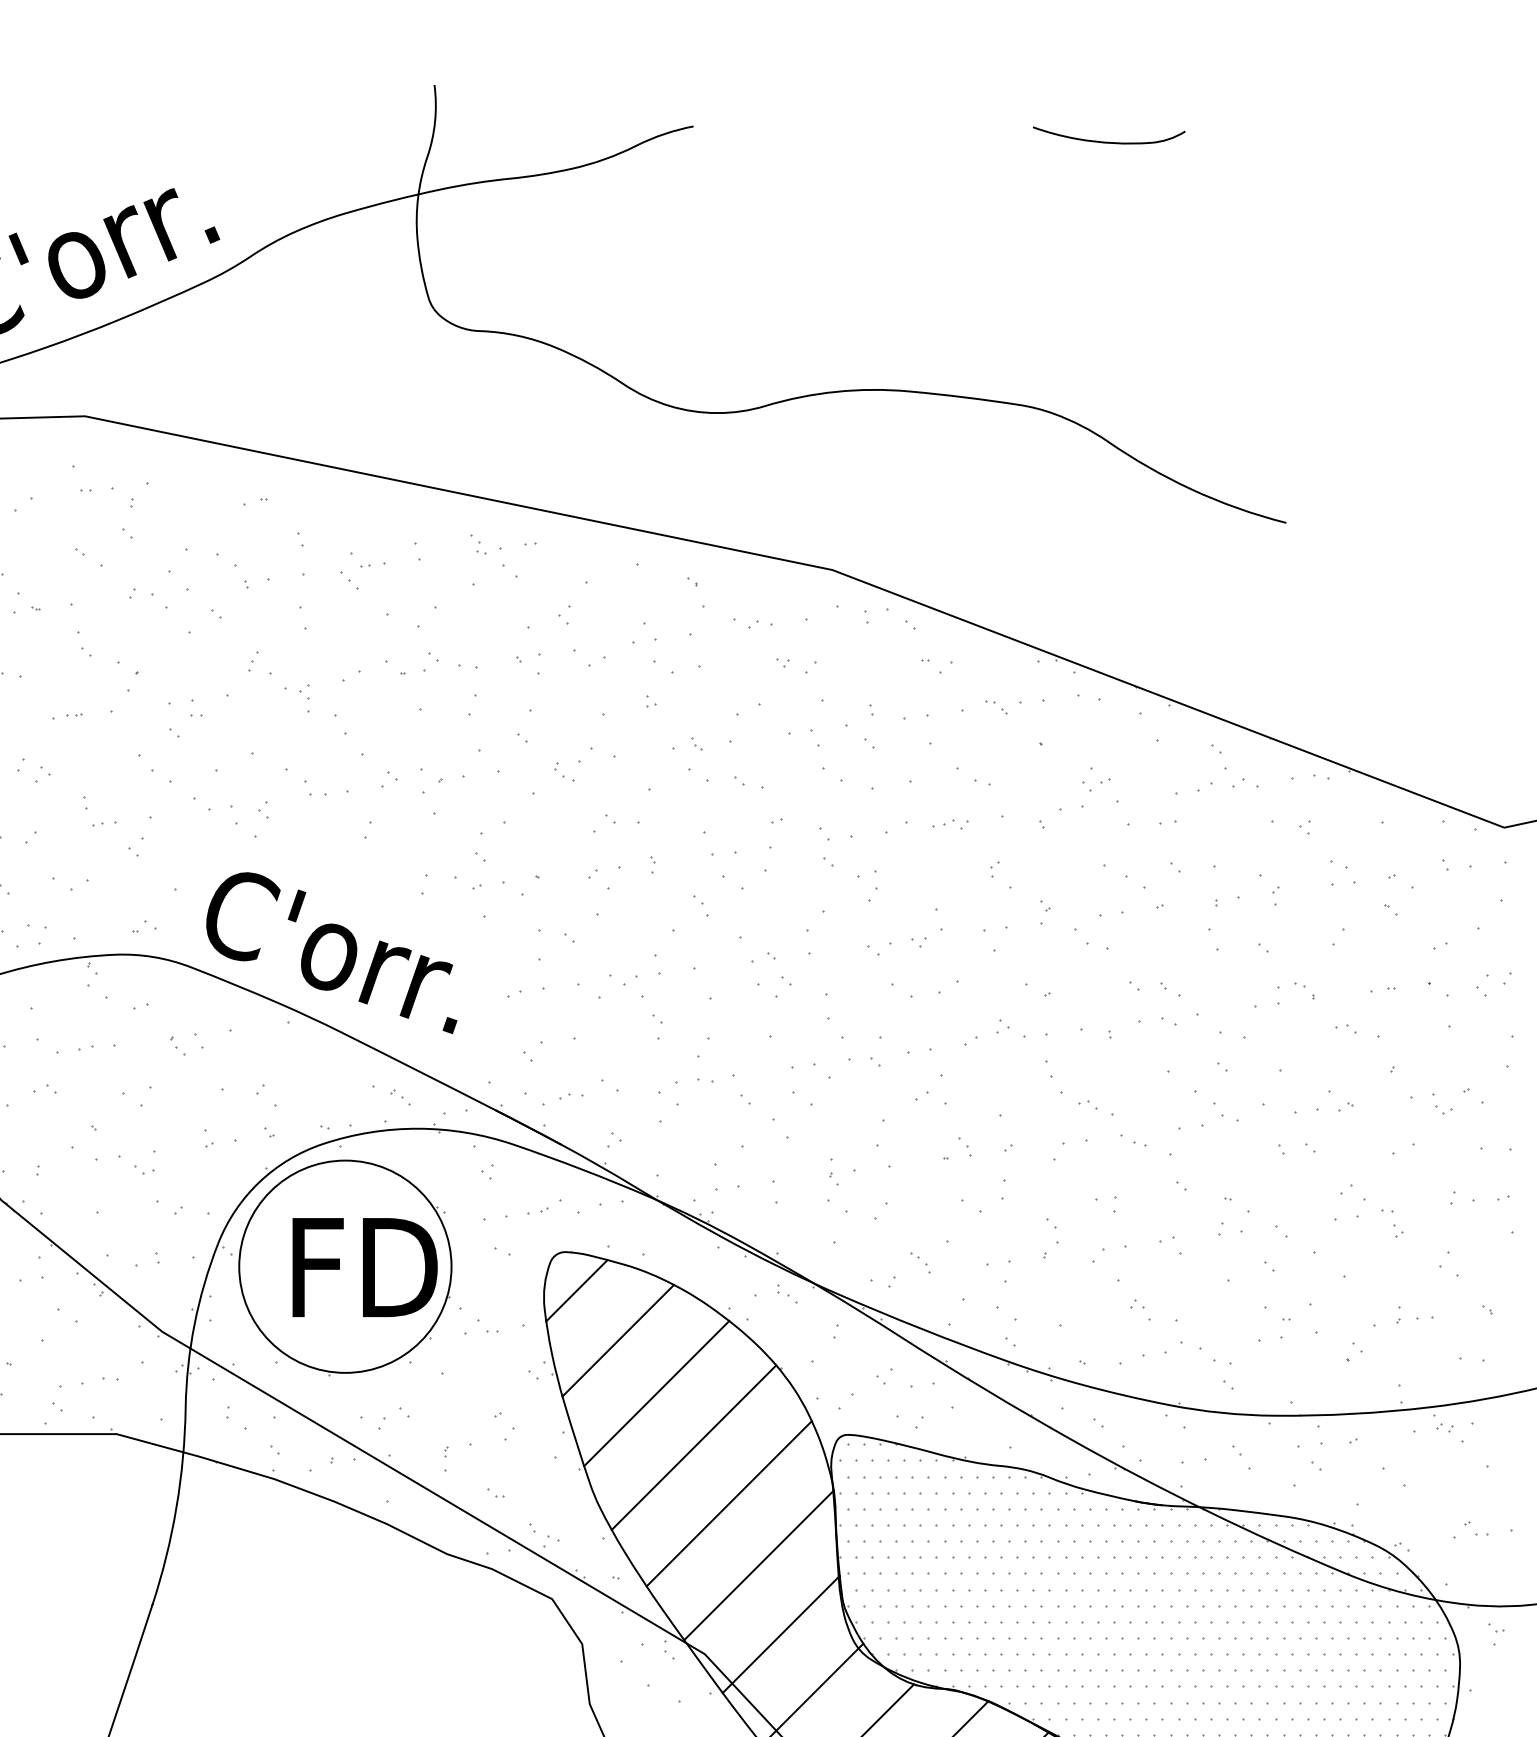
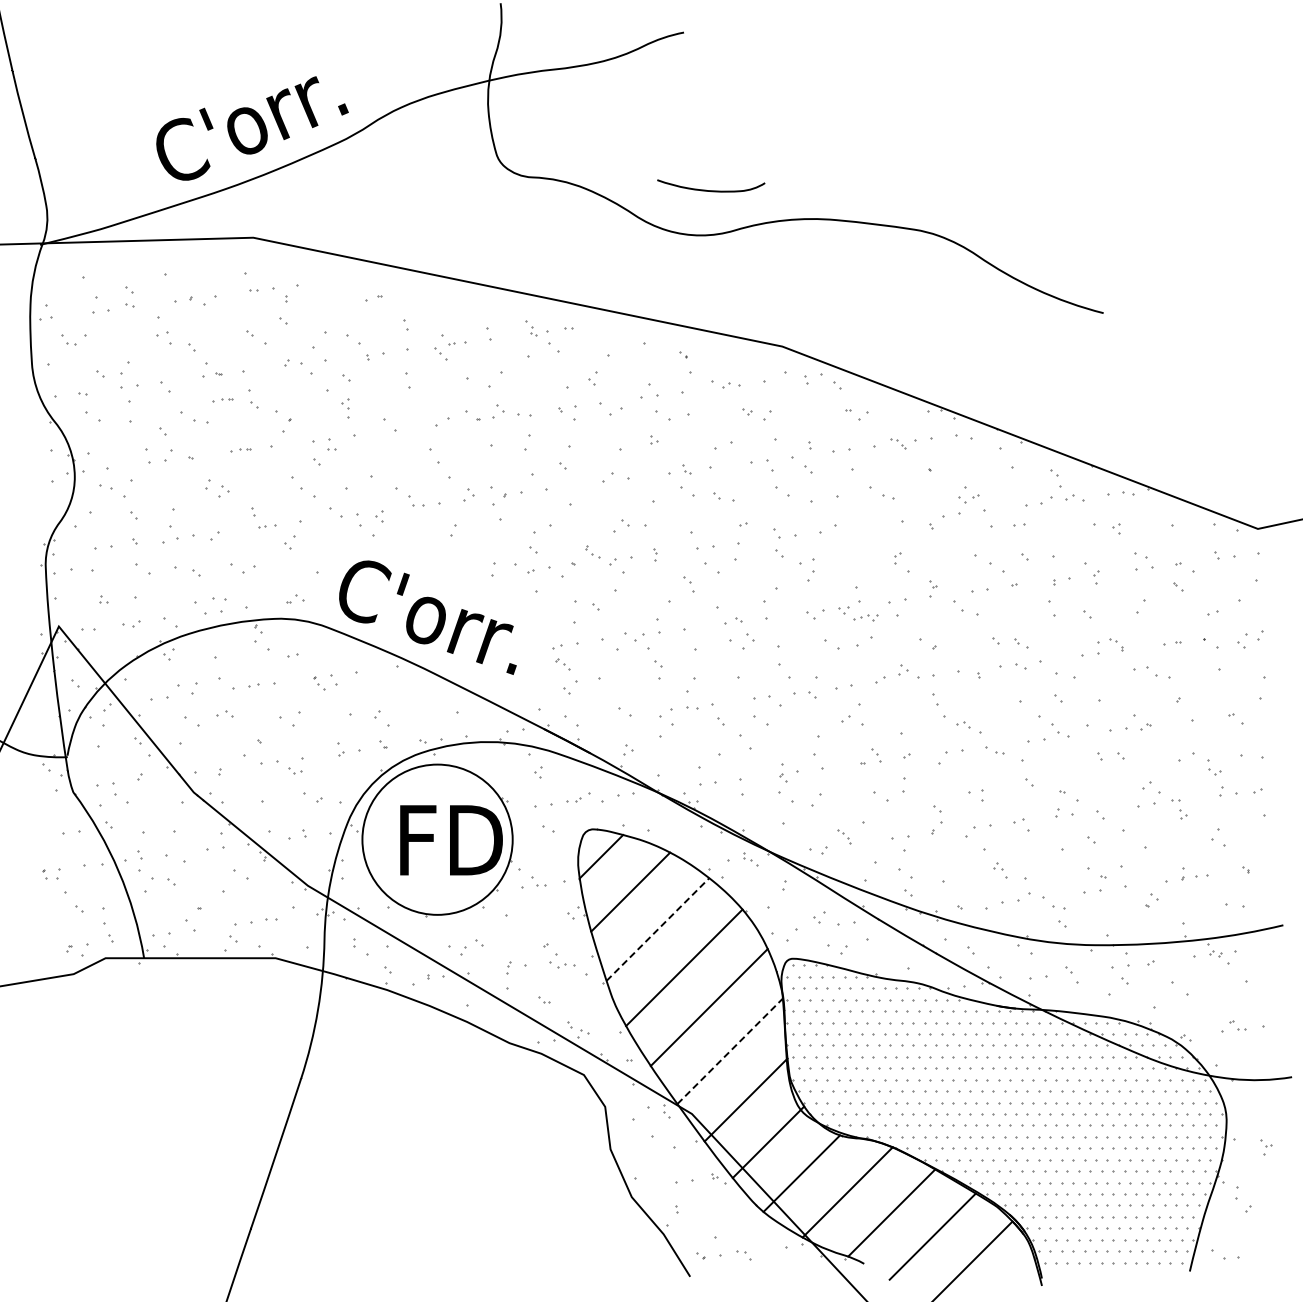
curve: (1109, 141) -> (711, 190), moved
part: (41, 646) -> (222, 400), added
part: (253, 661) -> (372, 411), removed
part: (304, 698) -> (345, 408), moved
part: (564, 771) -> (592, 551), moved
part: (949, 824) -> (865, 617), moved
part: (1345, 1029) -> (1145, 671), size x1.6
part: (571, 1095) -> (566, 965), moved
part: (400, 1098) -> (562, 664), moved
part: (1442, 1103) -> (1214, 767), moved
line: (656, 1393) -> (657, 929), solid -> dashed
part: (447, 1458) -> (509, 975), size x1.6
line: (759, 1565) -> (730, 1051), solid -> dashed
part: (1496, 1633) -> (1266, 1147), moved

